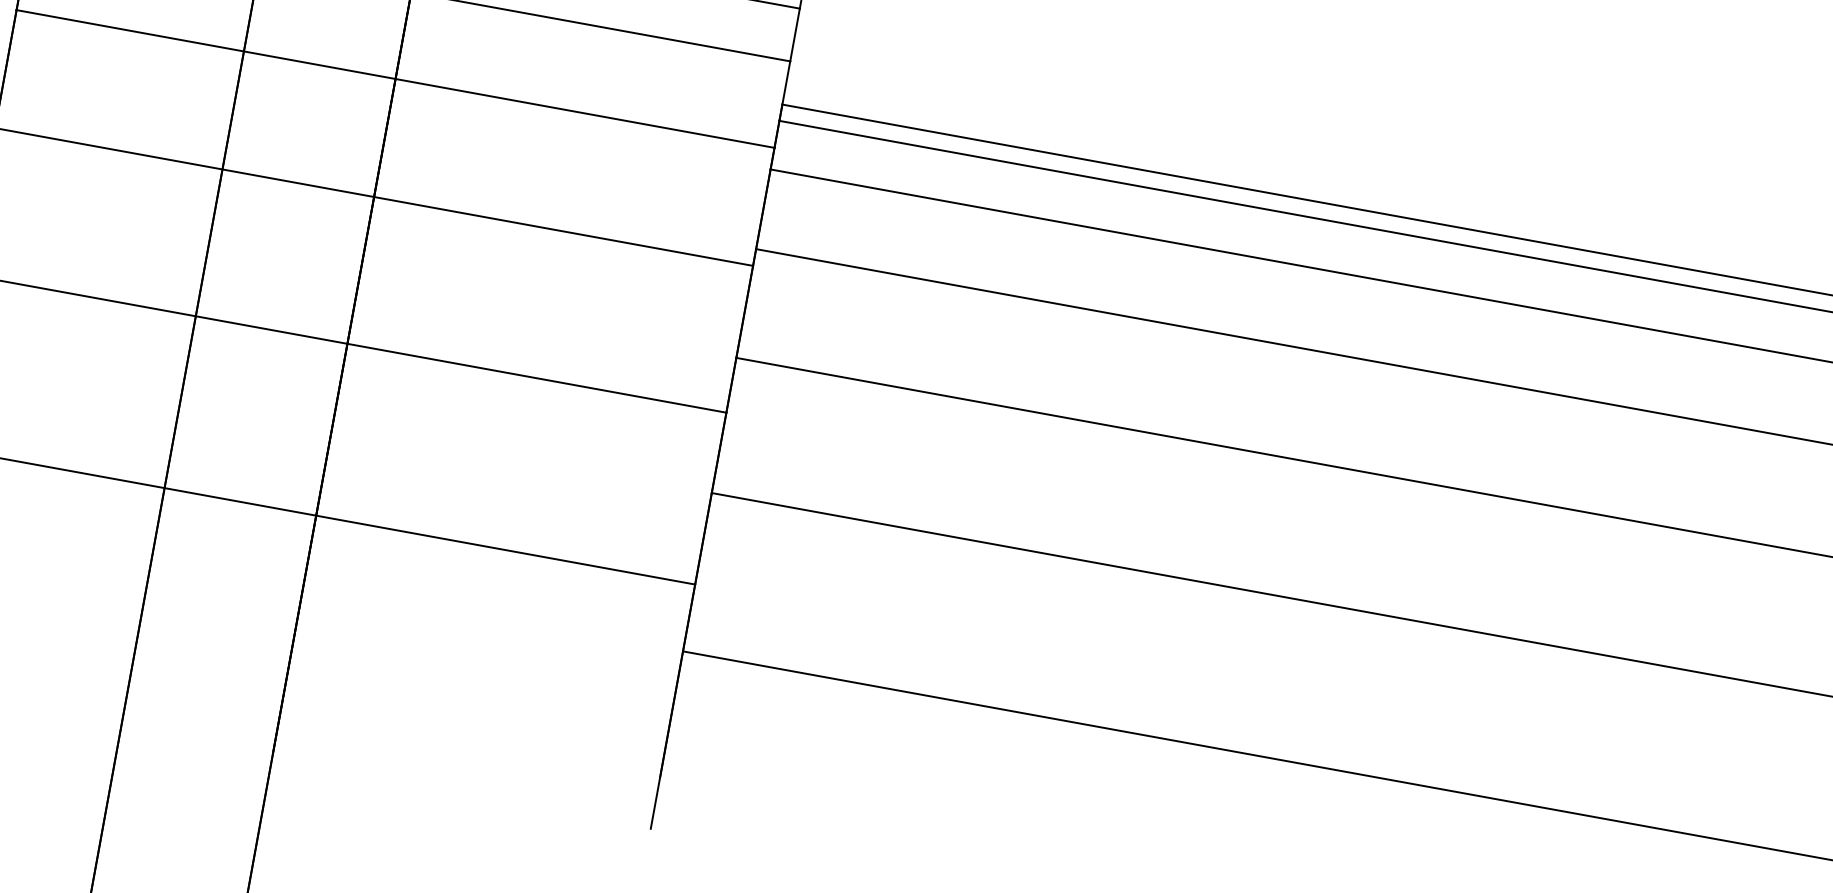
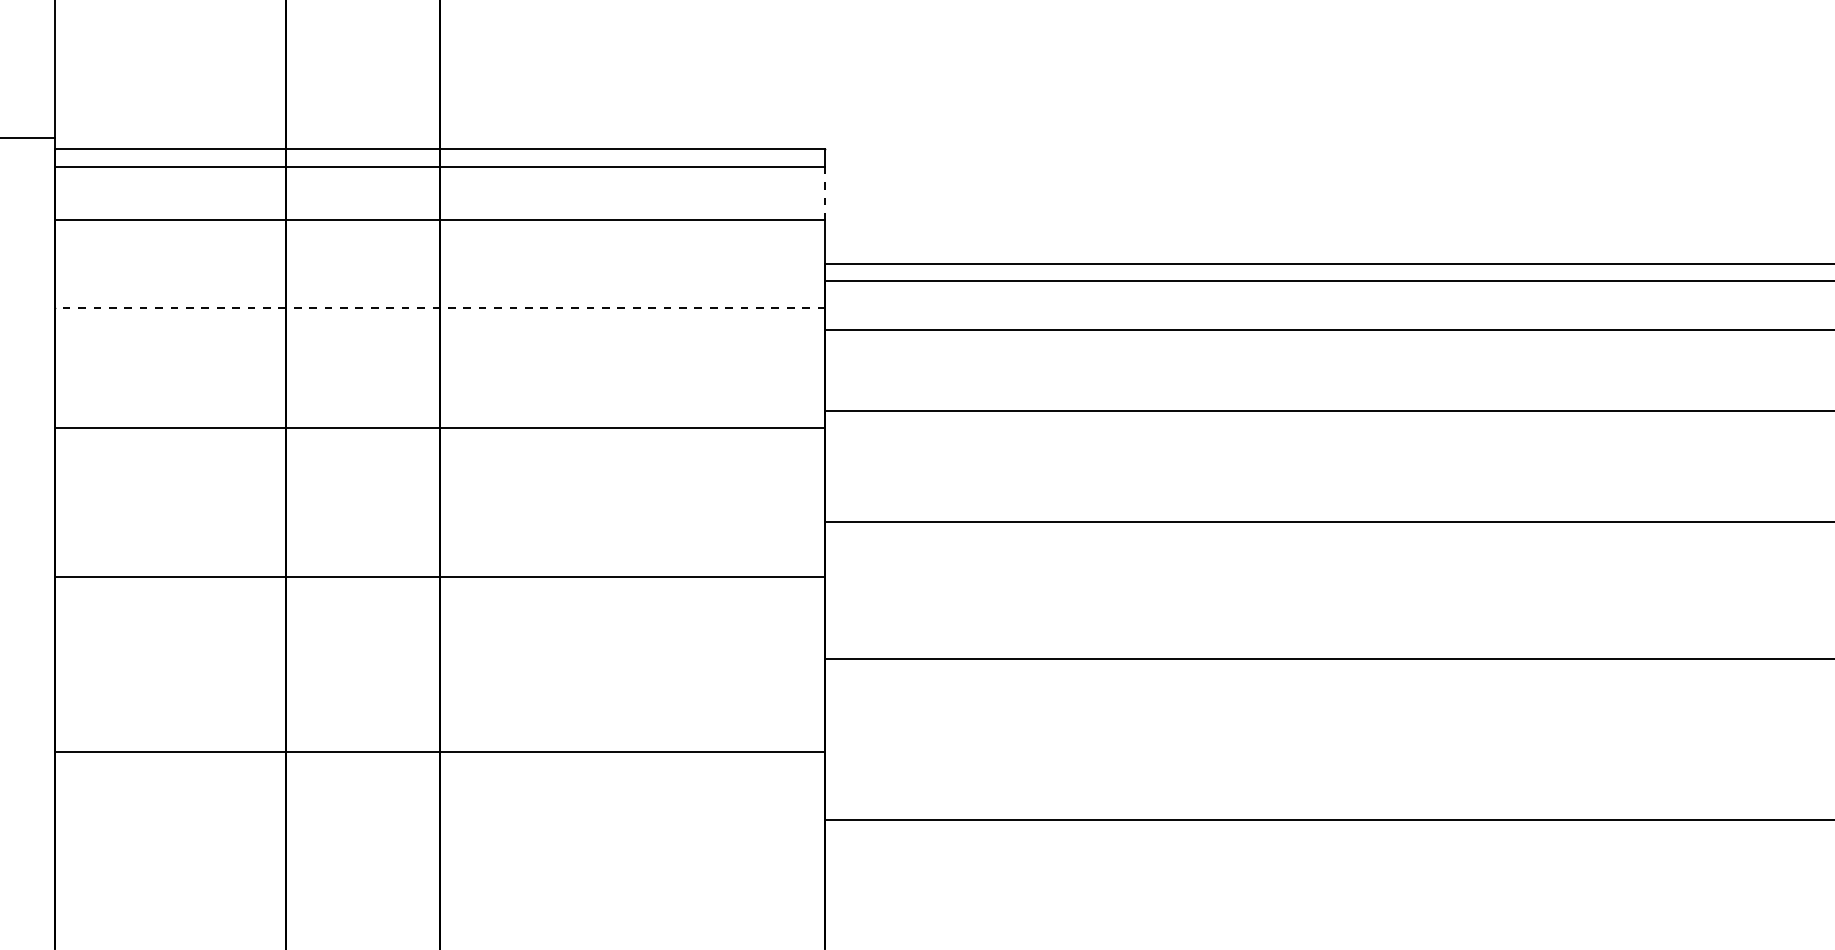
line: (795, 34) -> (825, 193), solid -> dashed
line: (394, 79) -> (439, 308), solid -> dashed

